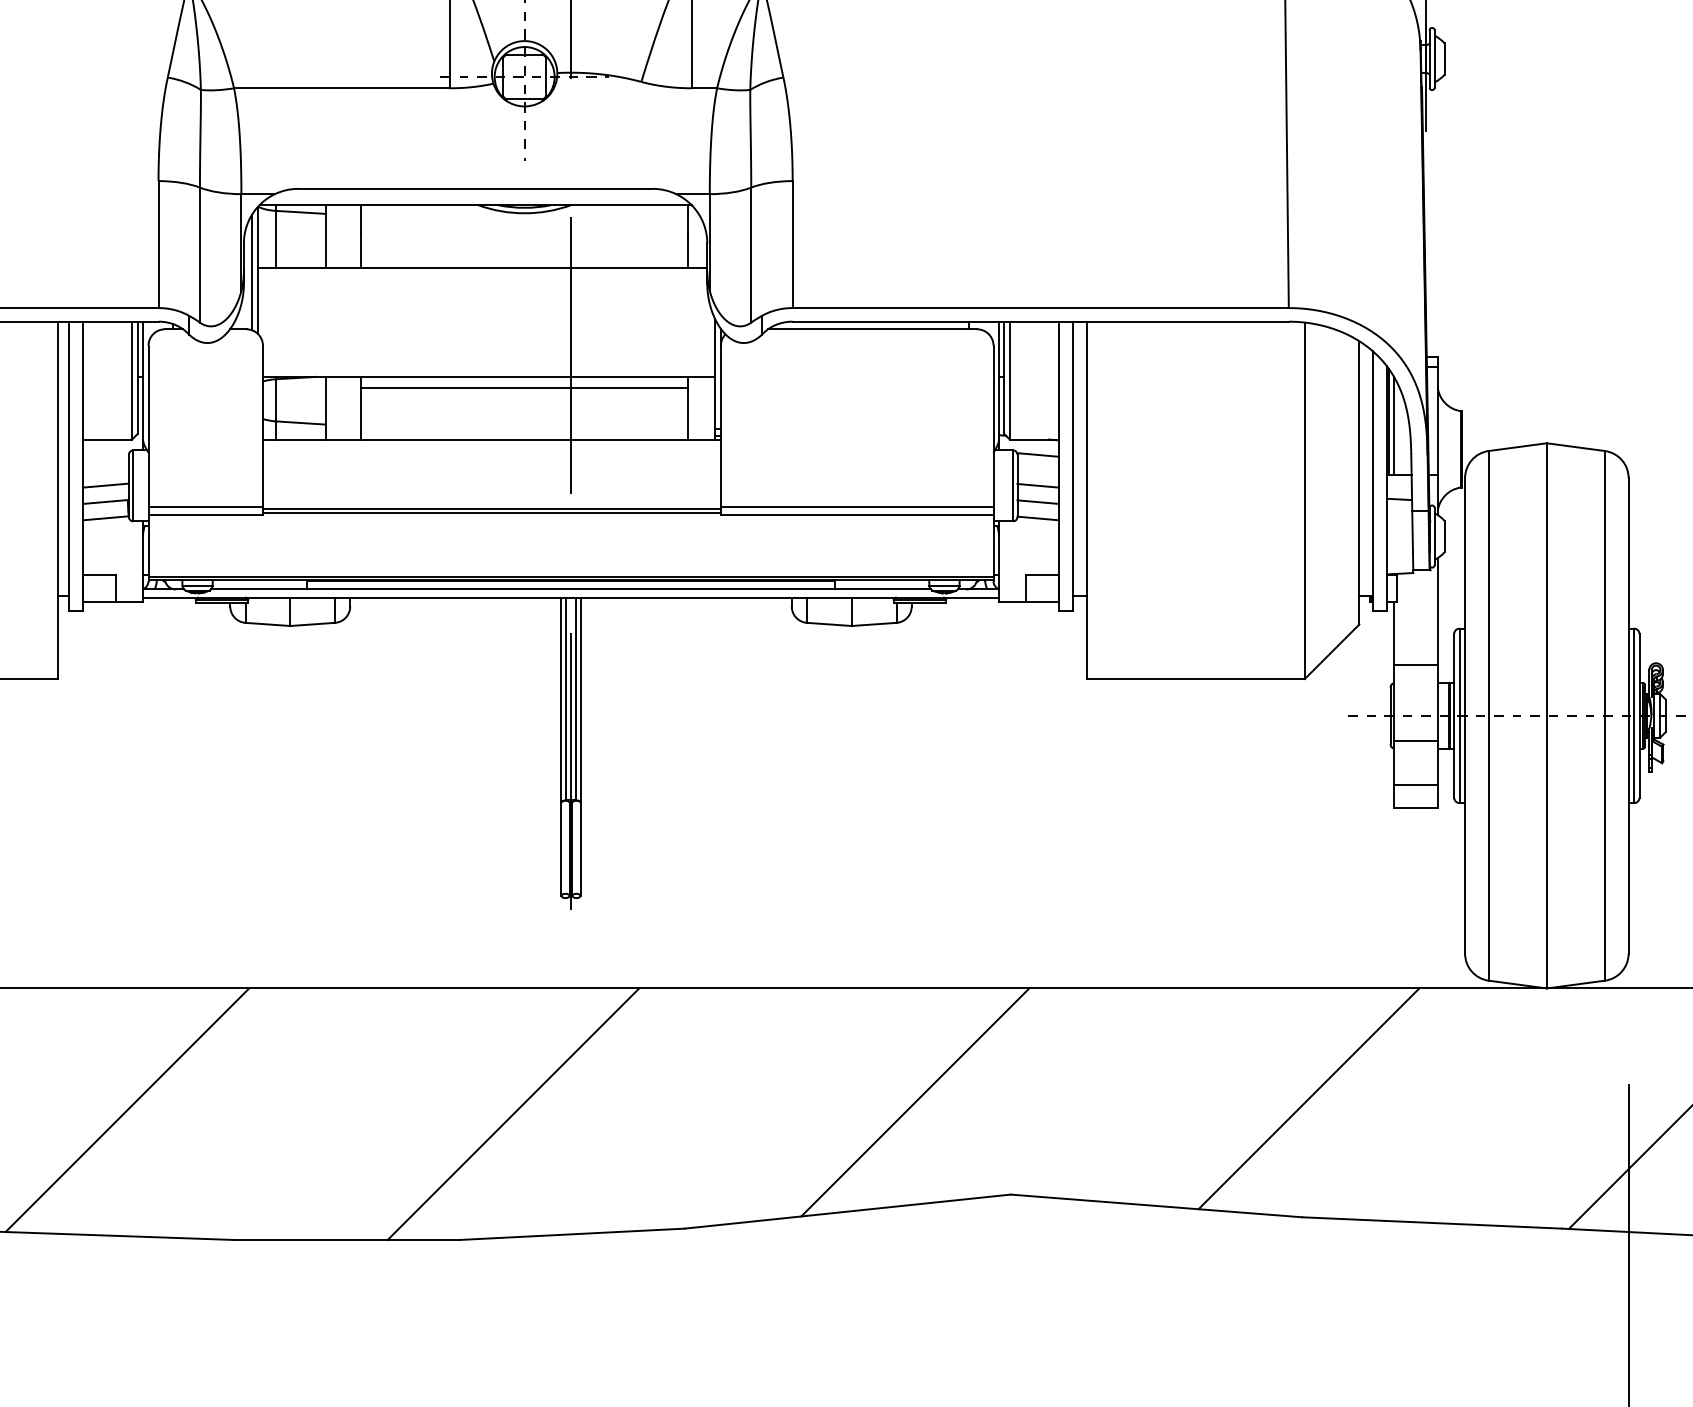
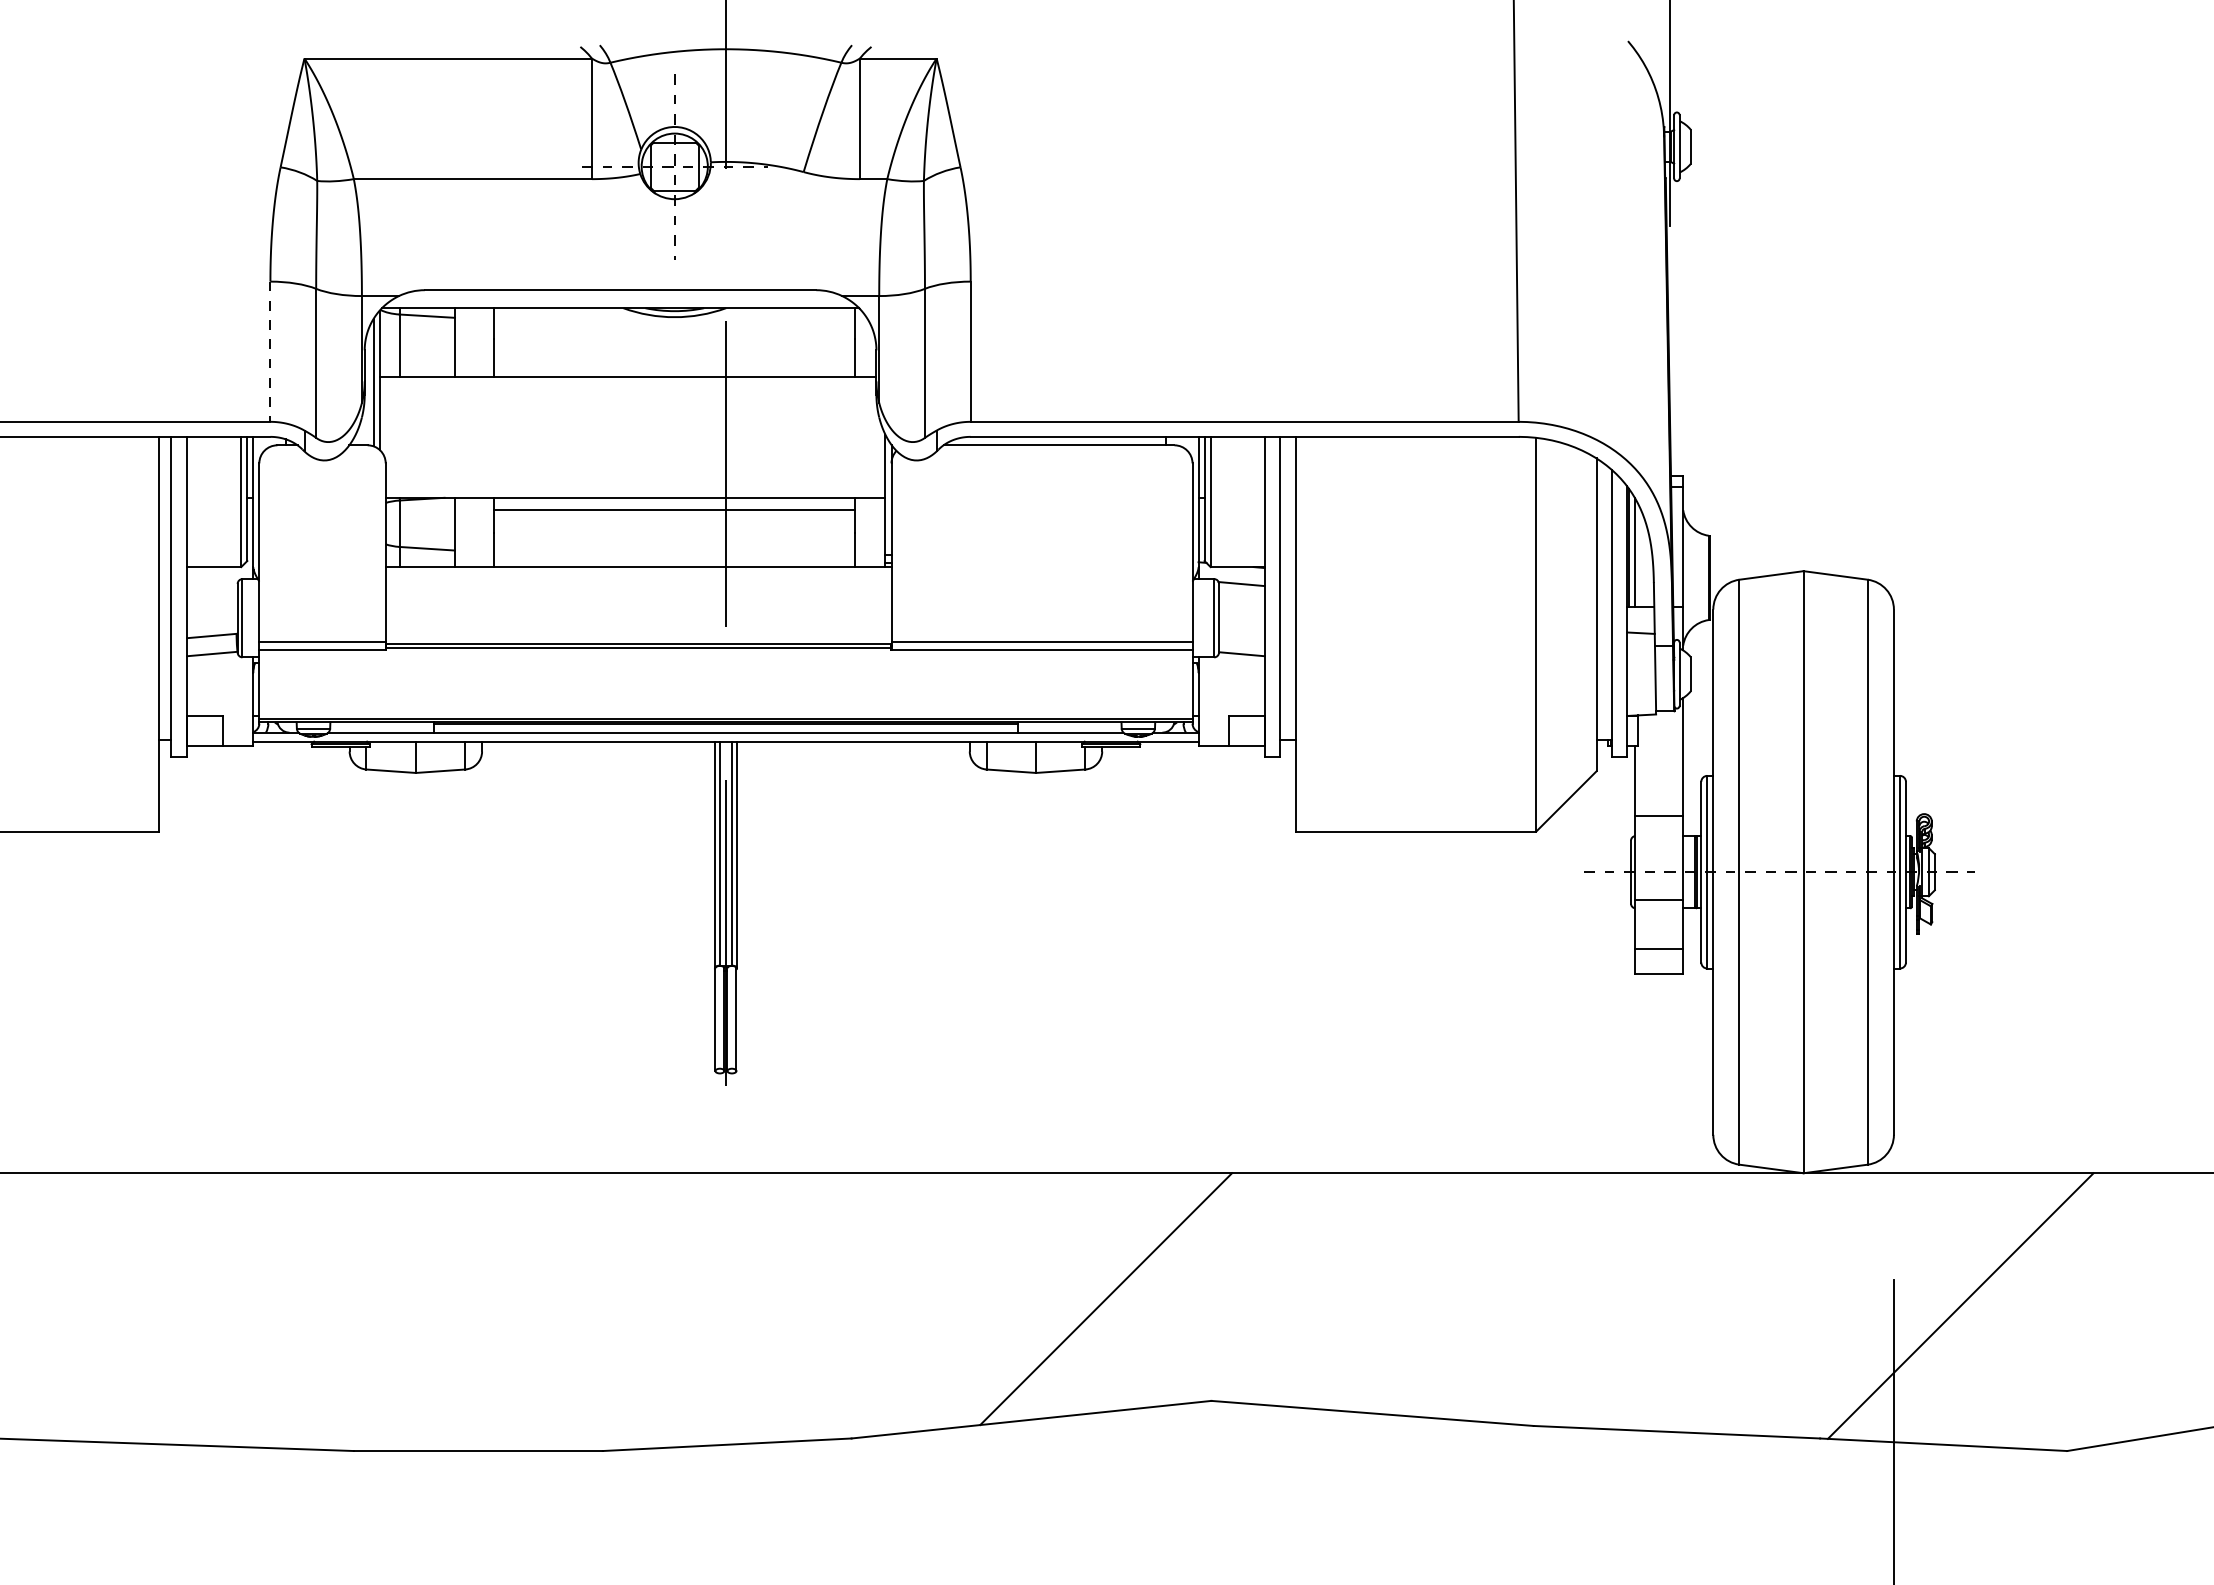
line: (158, 245) -> (270, 352), solid -> dashed
line: (106, 485) -> (212, 617), removed
line: (1037, 486) -> (1241, 618), removed
line: (1037, 502) -> (1241, 636), removed
line: (1308, 1099) -> (1540, 1295), removed
line: (126, 1110) -> (235, 1307), removed
line: (513, 1114) -> (662, 1312), removed

